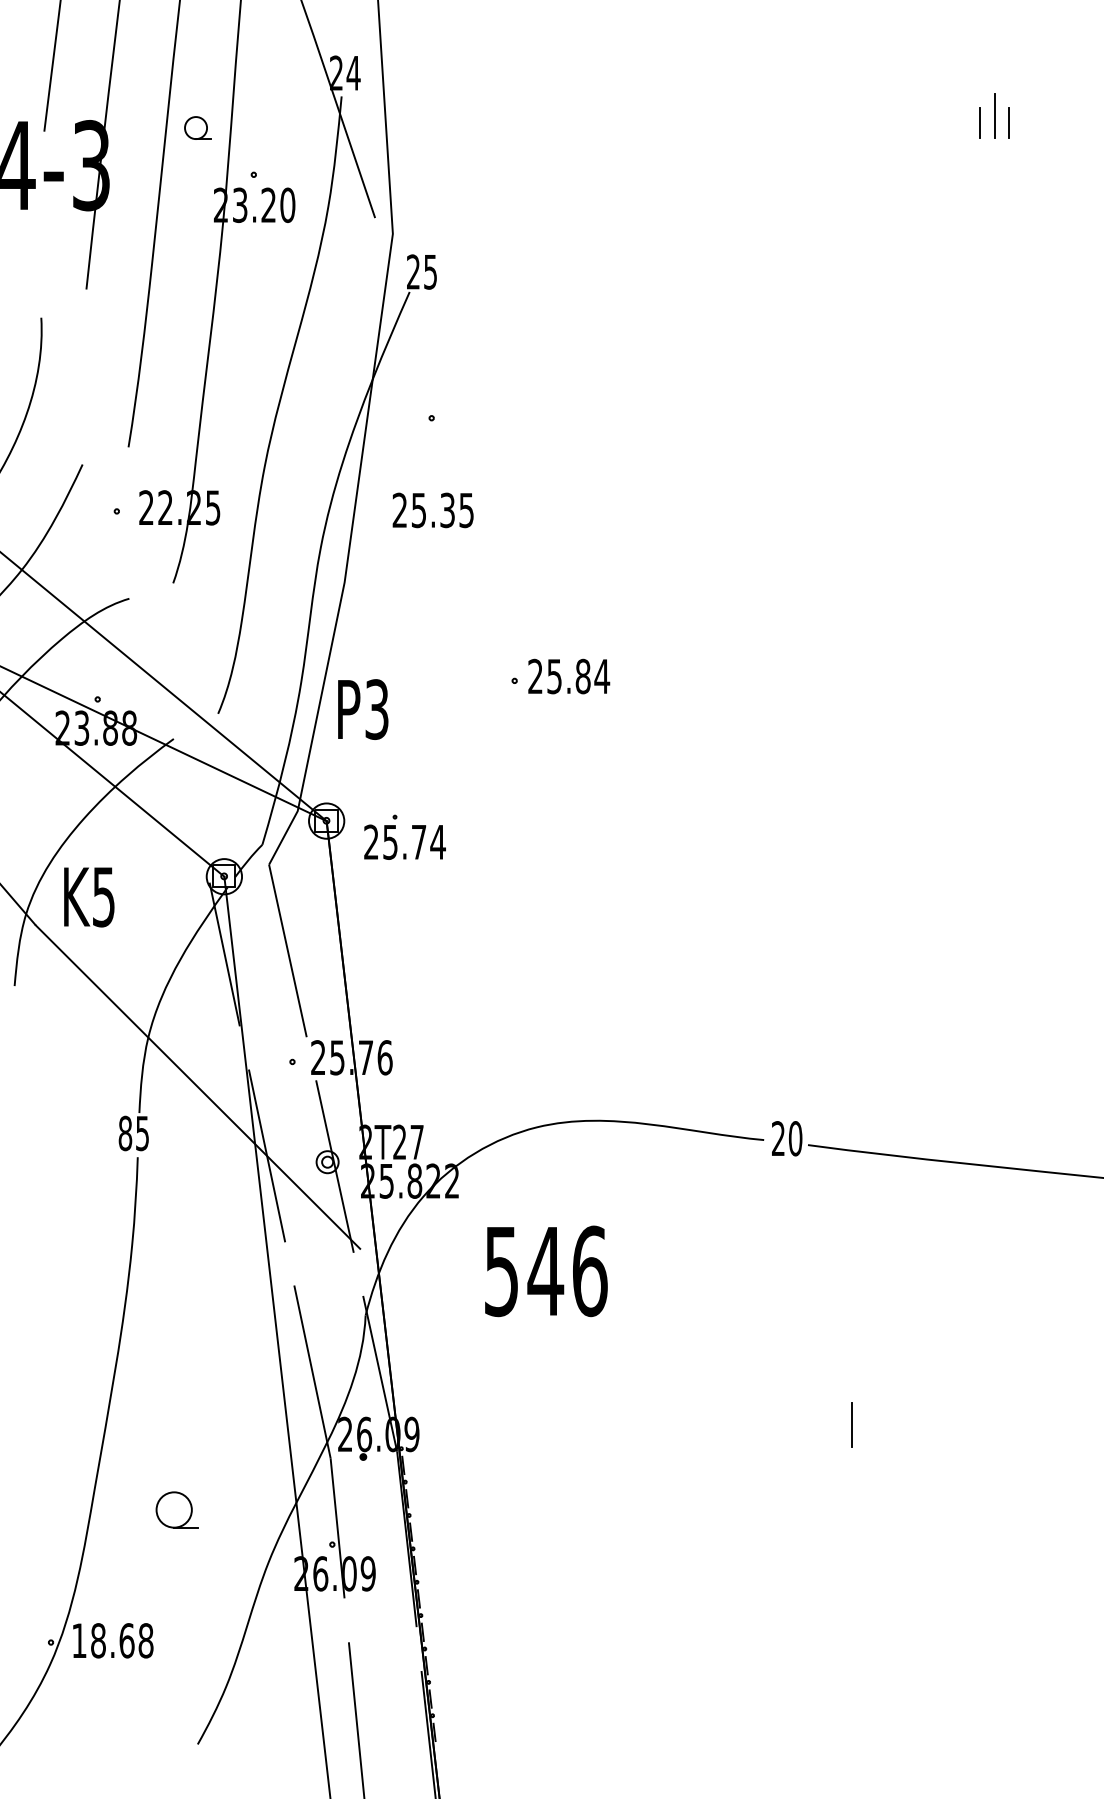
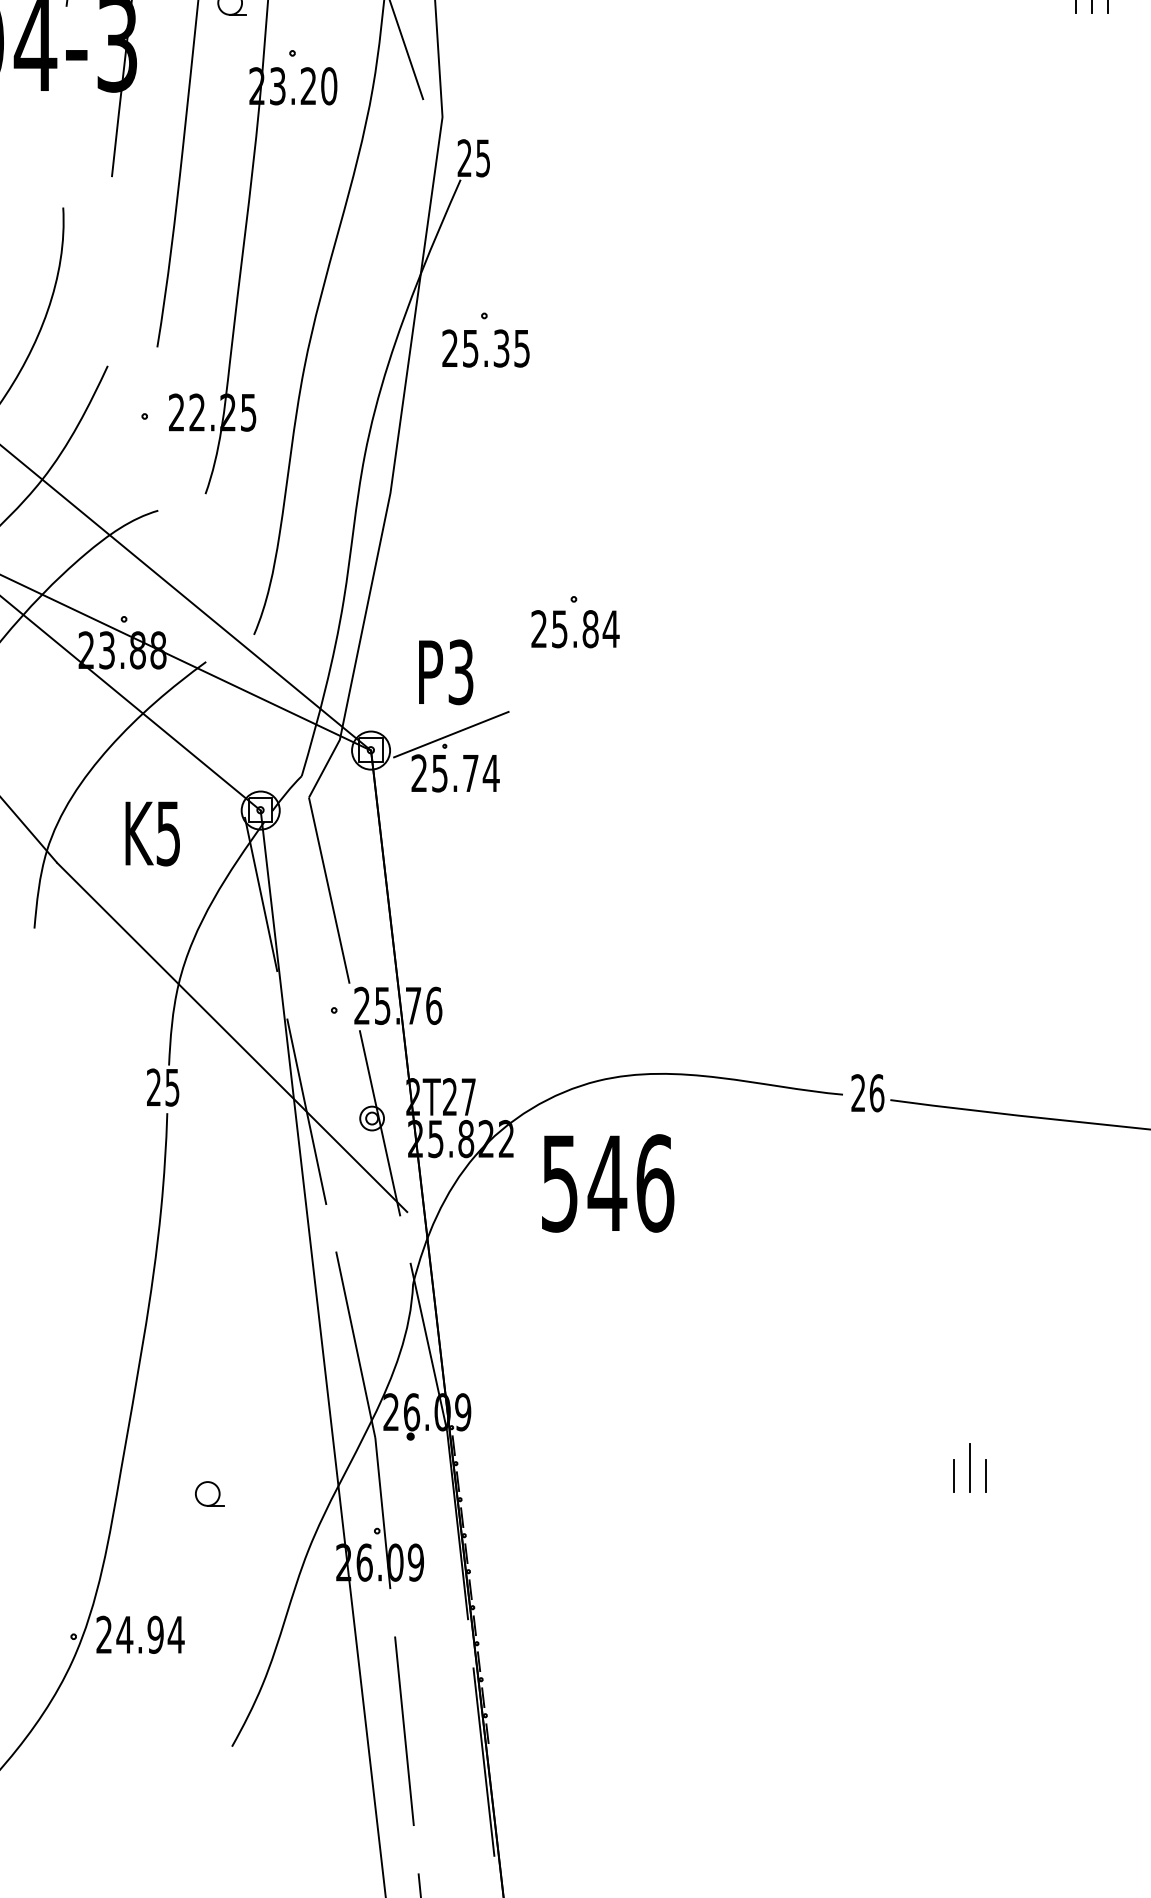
text: (432, 510) -> (485, 348), moved
text: (569, 676) -> (575, 629), moved
text: (363, 709) -> (446, 672), moved
line: (401, 806) -> (451, 734), added
text: (89, 897) -> (152, 834), moved
text: (125, 1133) -> (154, 1087), 85 -> 25
text: (795, 1138) -> (876, 1092), 20 -> 26
text: (546, 1271) -> (608, 1183), moved
line: (851, 1424) -> (969, 1467), moved
line: (867, 1493) -> (954, 1475), added
line: (896, 1493) -> (985, 1475), added
part: (176, 1510) -> (209, 1494), size x0.62
text: (112, 1640) -> (140, 1634), 18.68 -> 24.94

